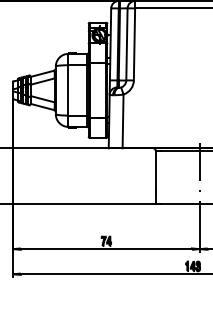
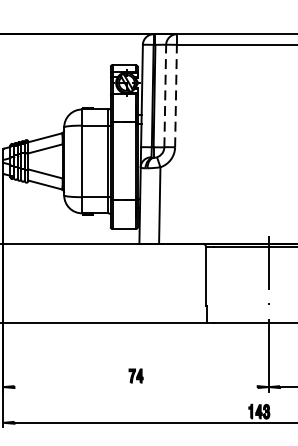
line: (126, 43) -> (164, 94), solid -> dashed
line: (134, 43) -> (176, 94), solid -> dashed
line: (105, 249) -> (134, 387), removed

